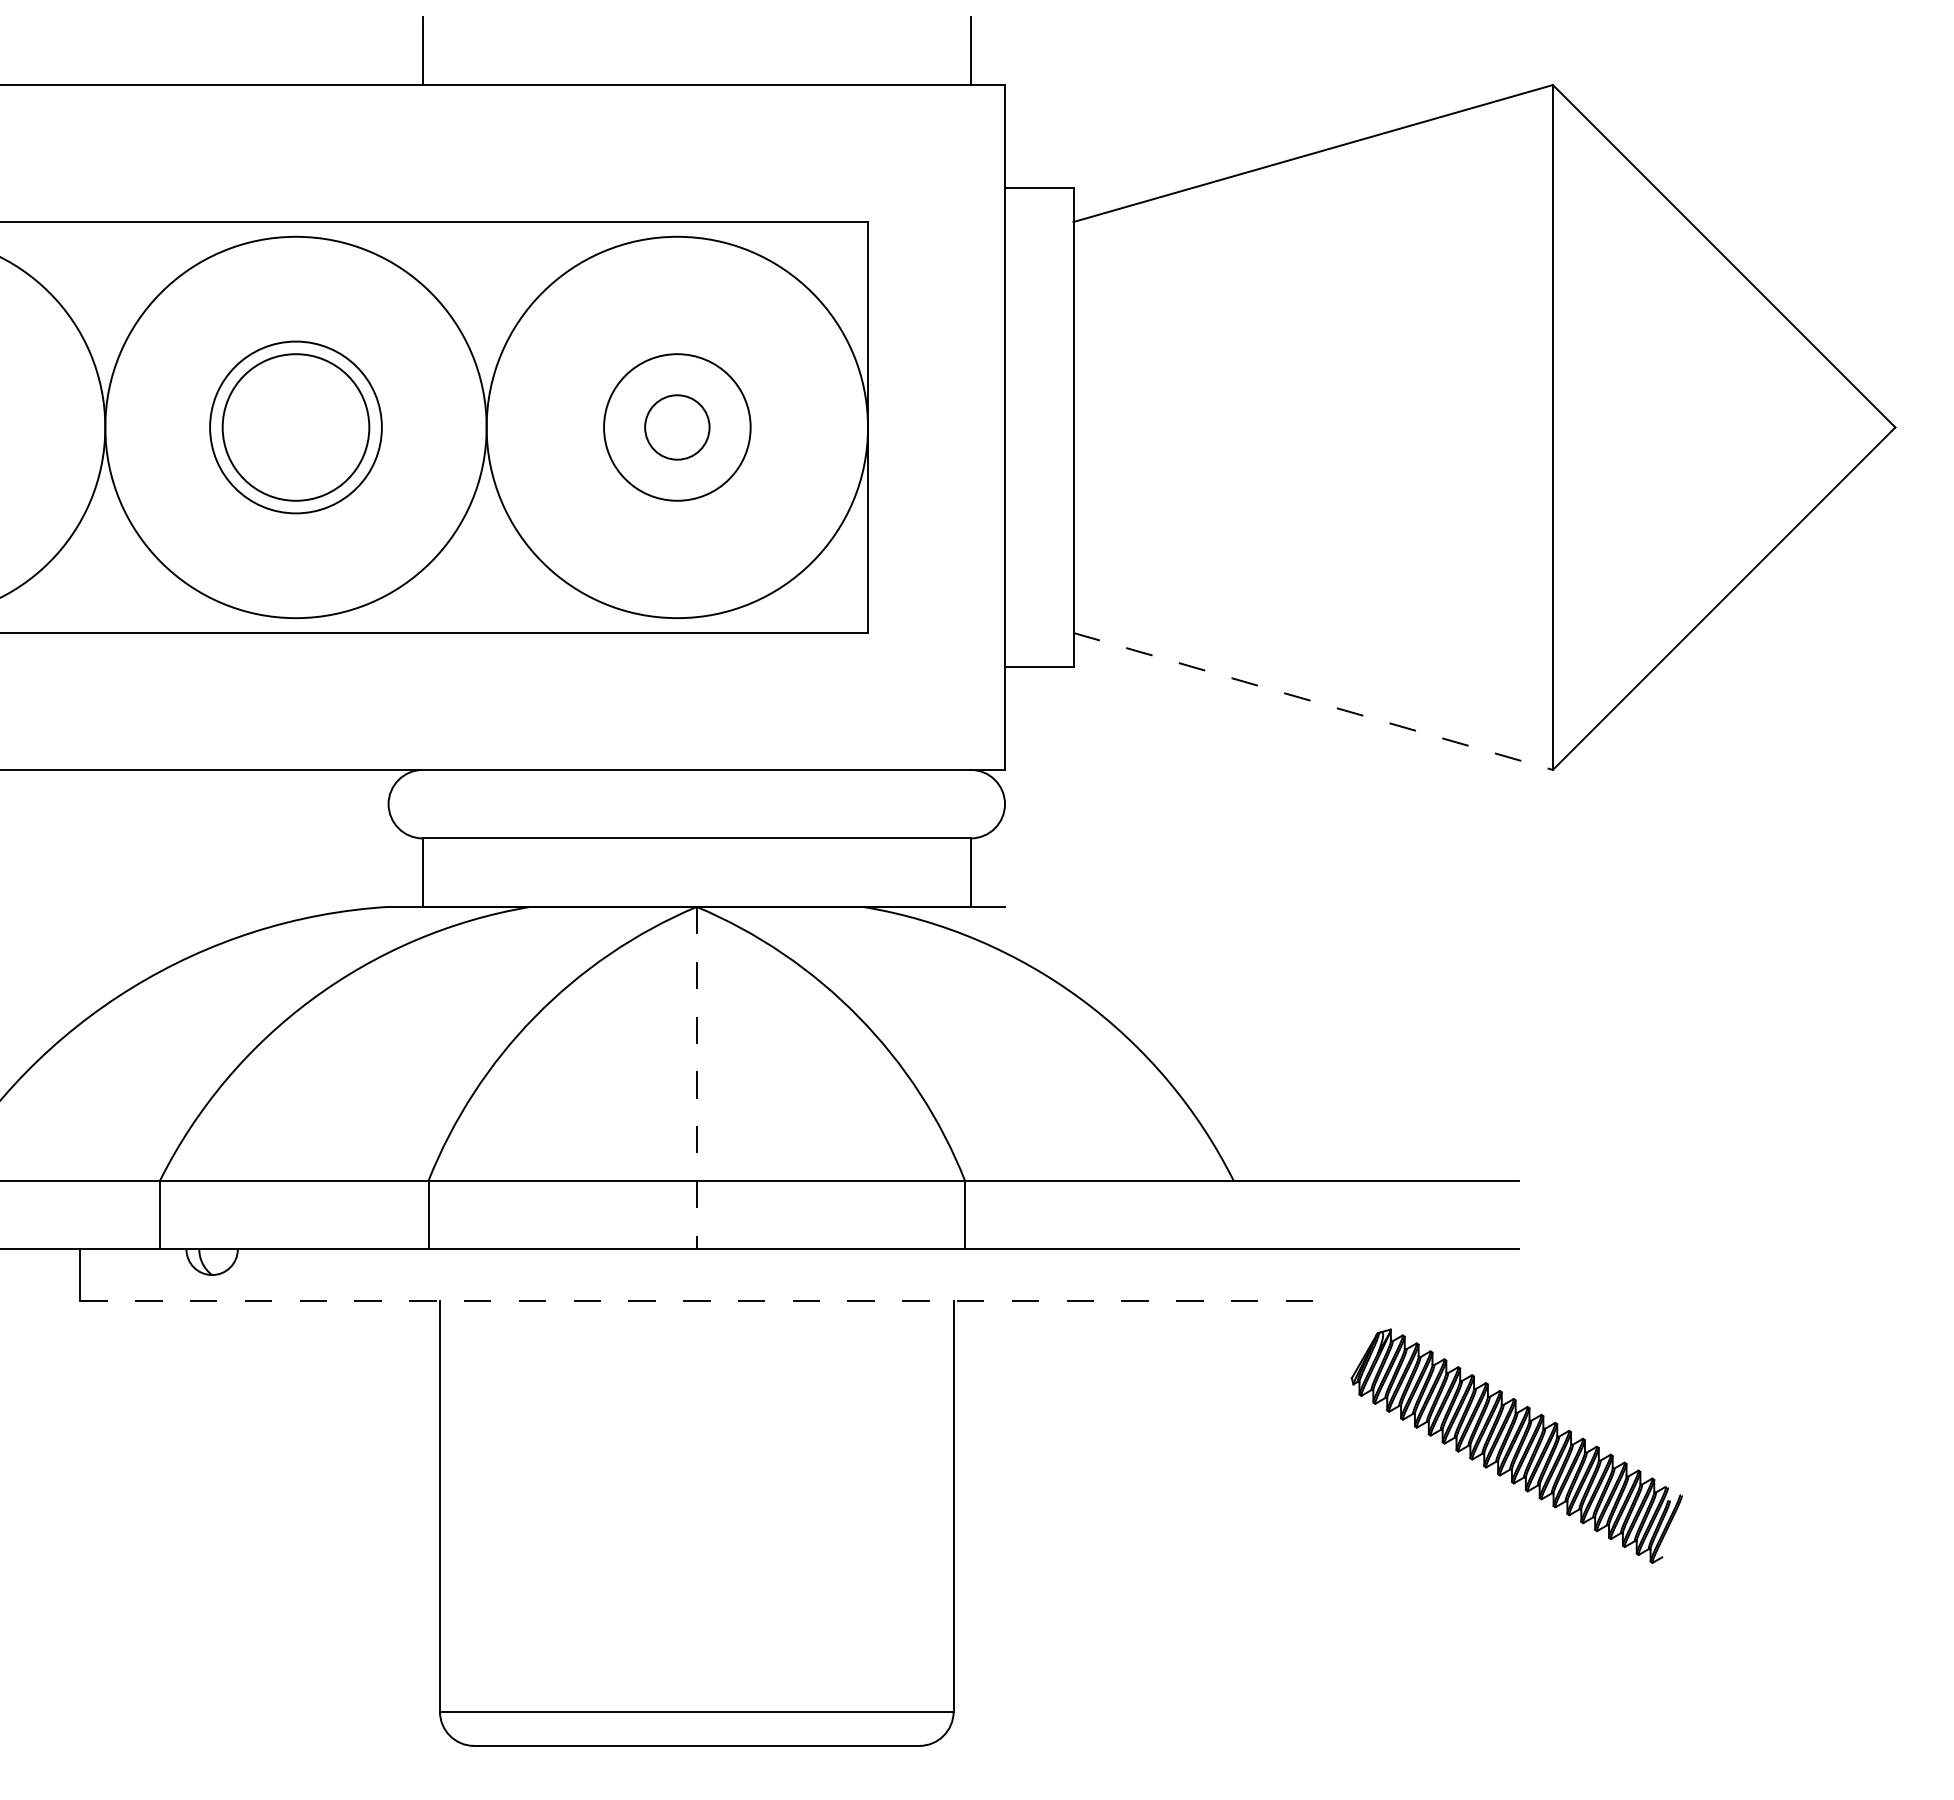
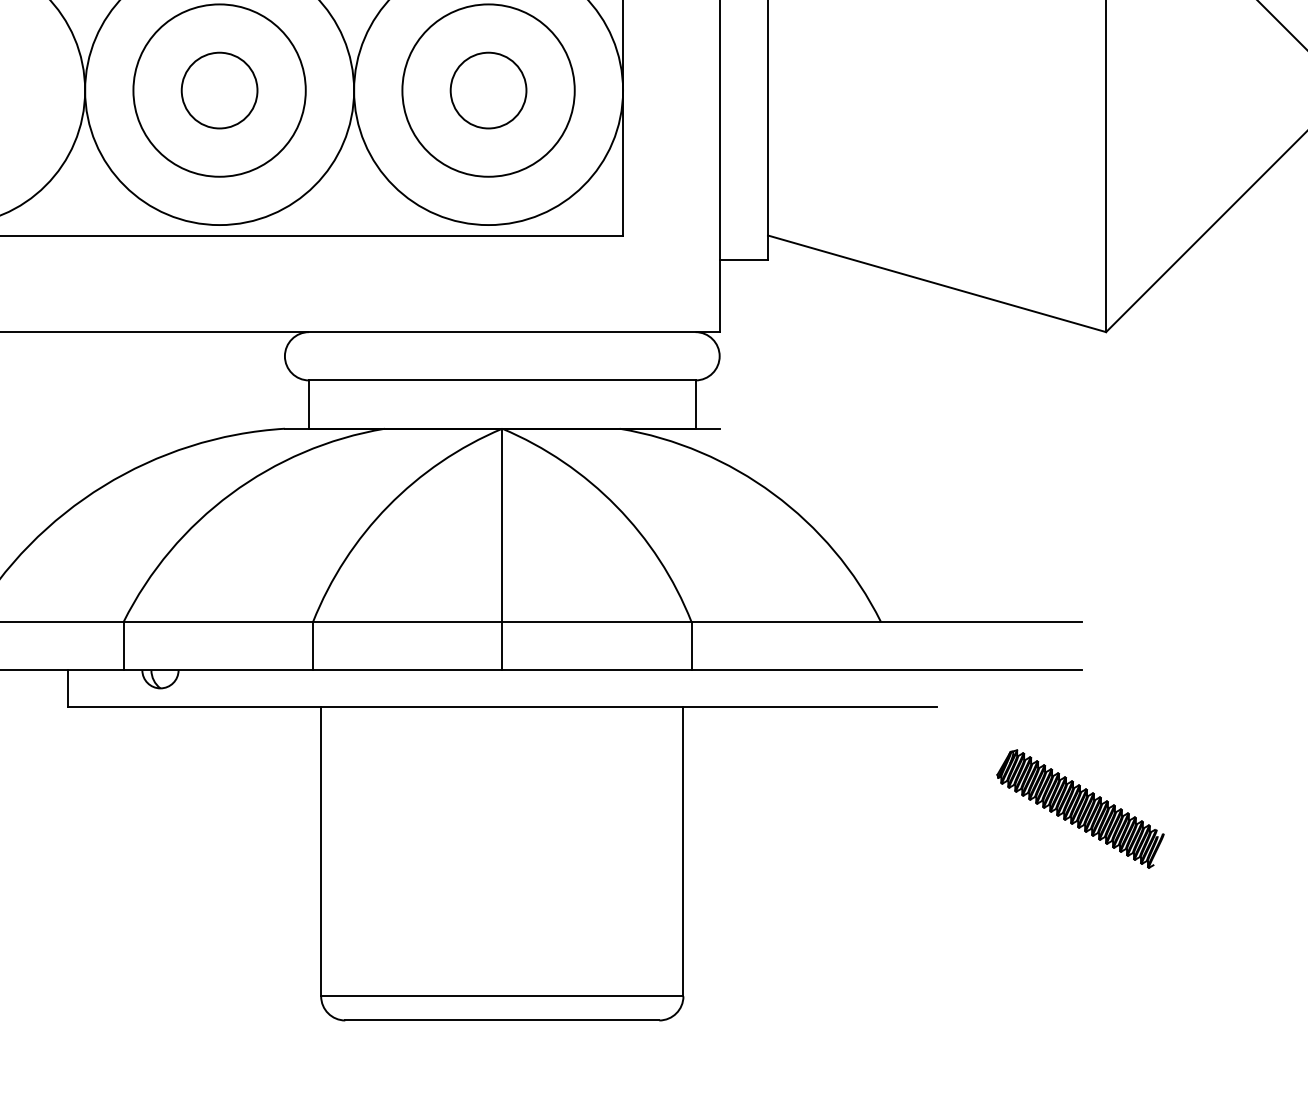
circle: (295, 427) -> (219, 90), size x0.62
circle: (295, 427) -> (219, 90), size x1.67
circle: (677, 427) -> (488, 90), size x1.67
circle: (677, 427) -> (488, 90), size x1.67
line: (1313, 701) -> (937, 283), dashed -> solid
line: (696, 1078) -> (502, 549), dashed -> solid
line: (697, 1300) -> (502, 706), dashed -> solid
part: (1516, 1445) -> (1080, 808), size x0.71

